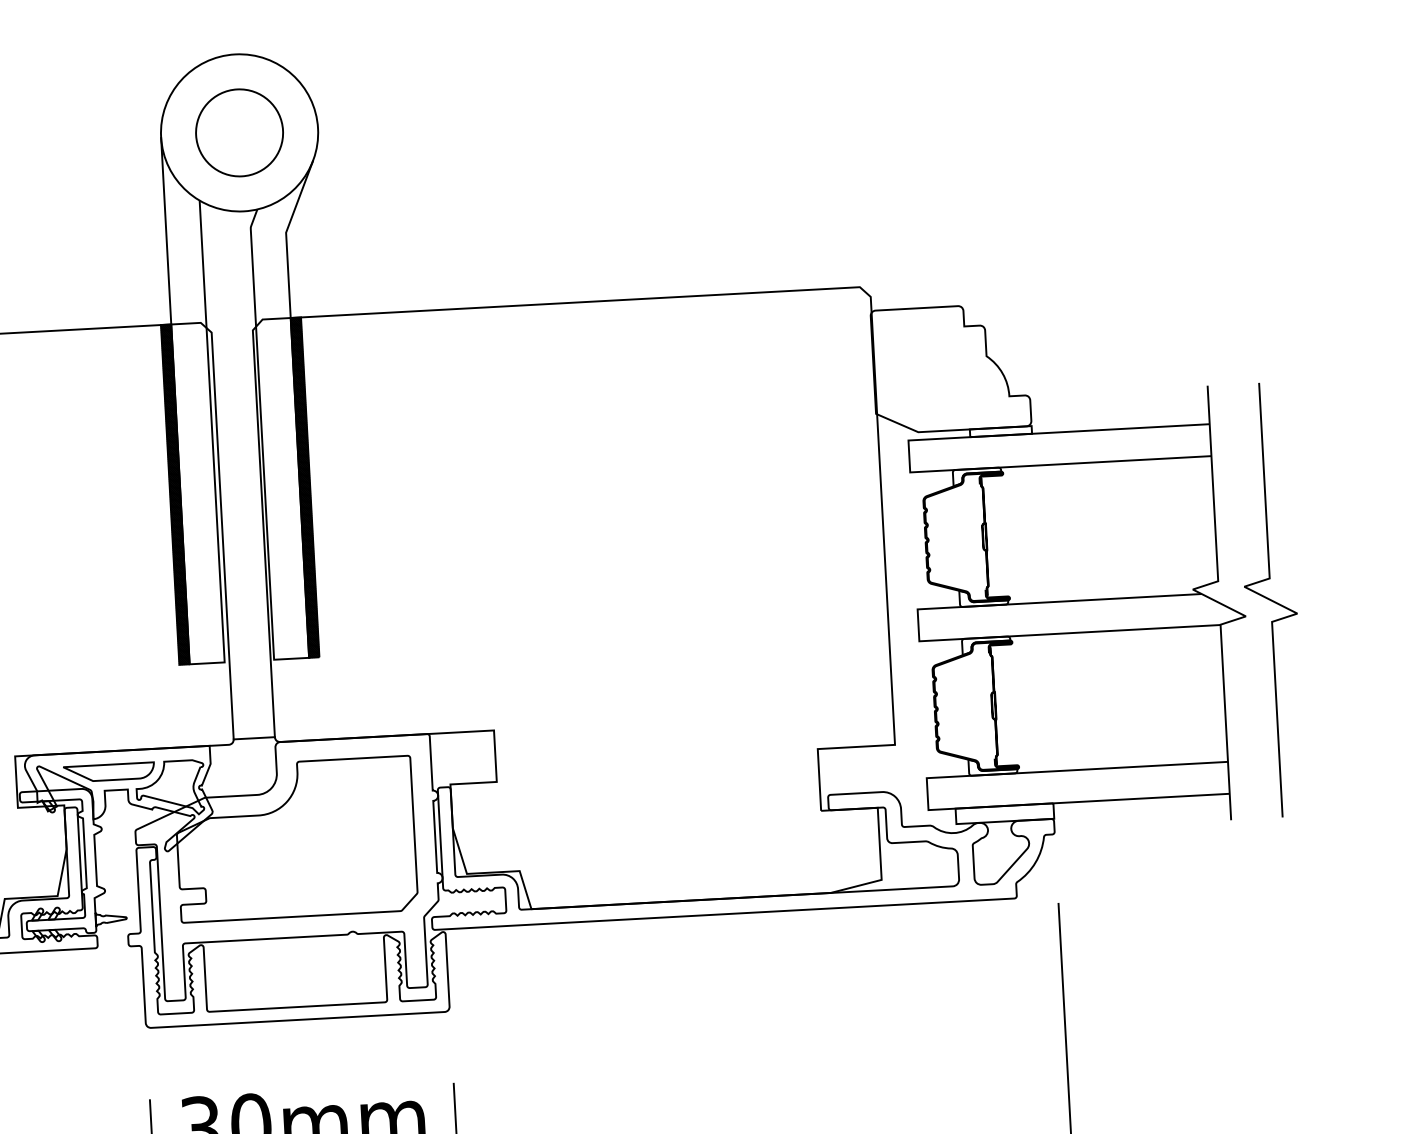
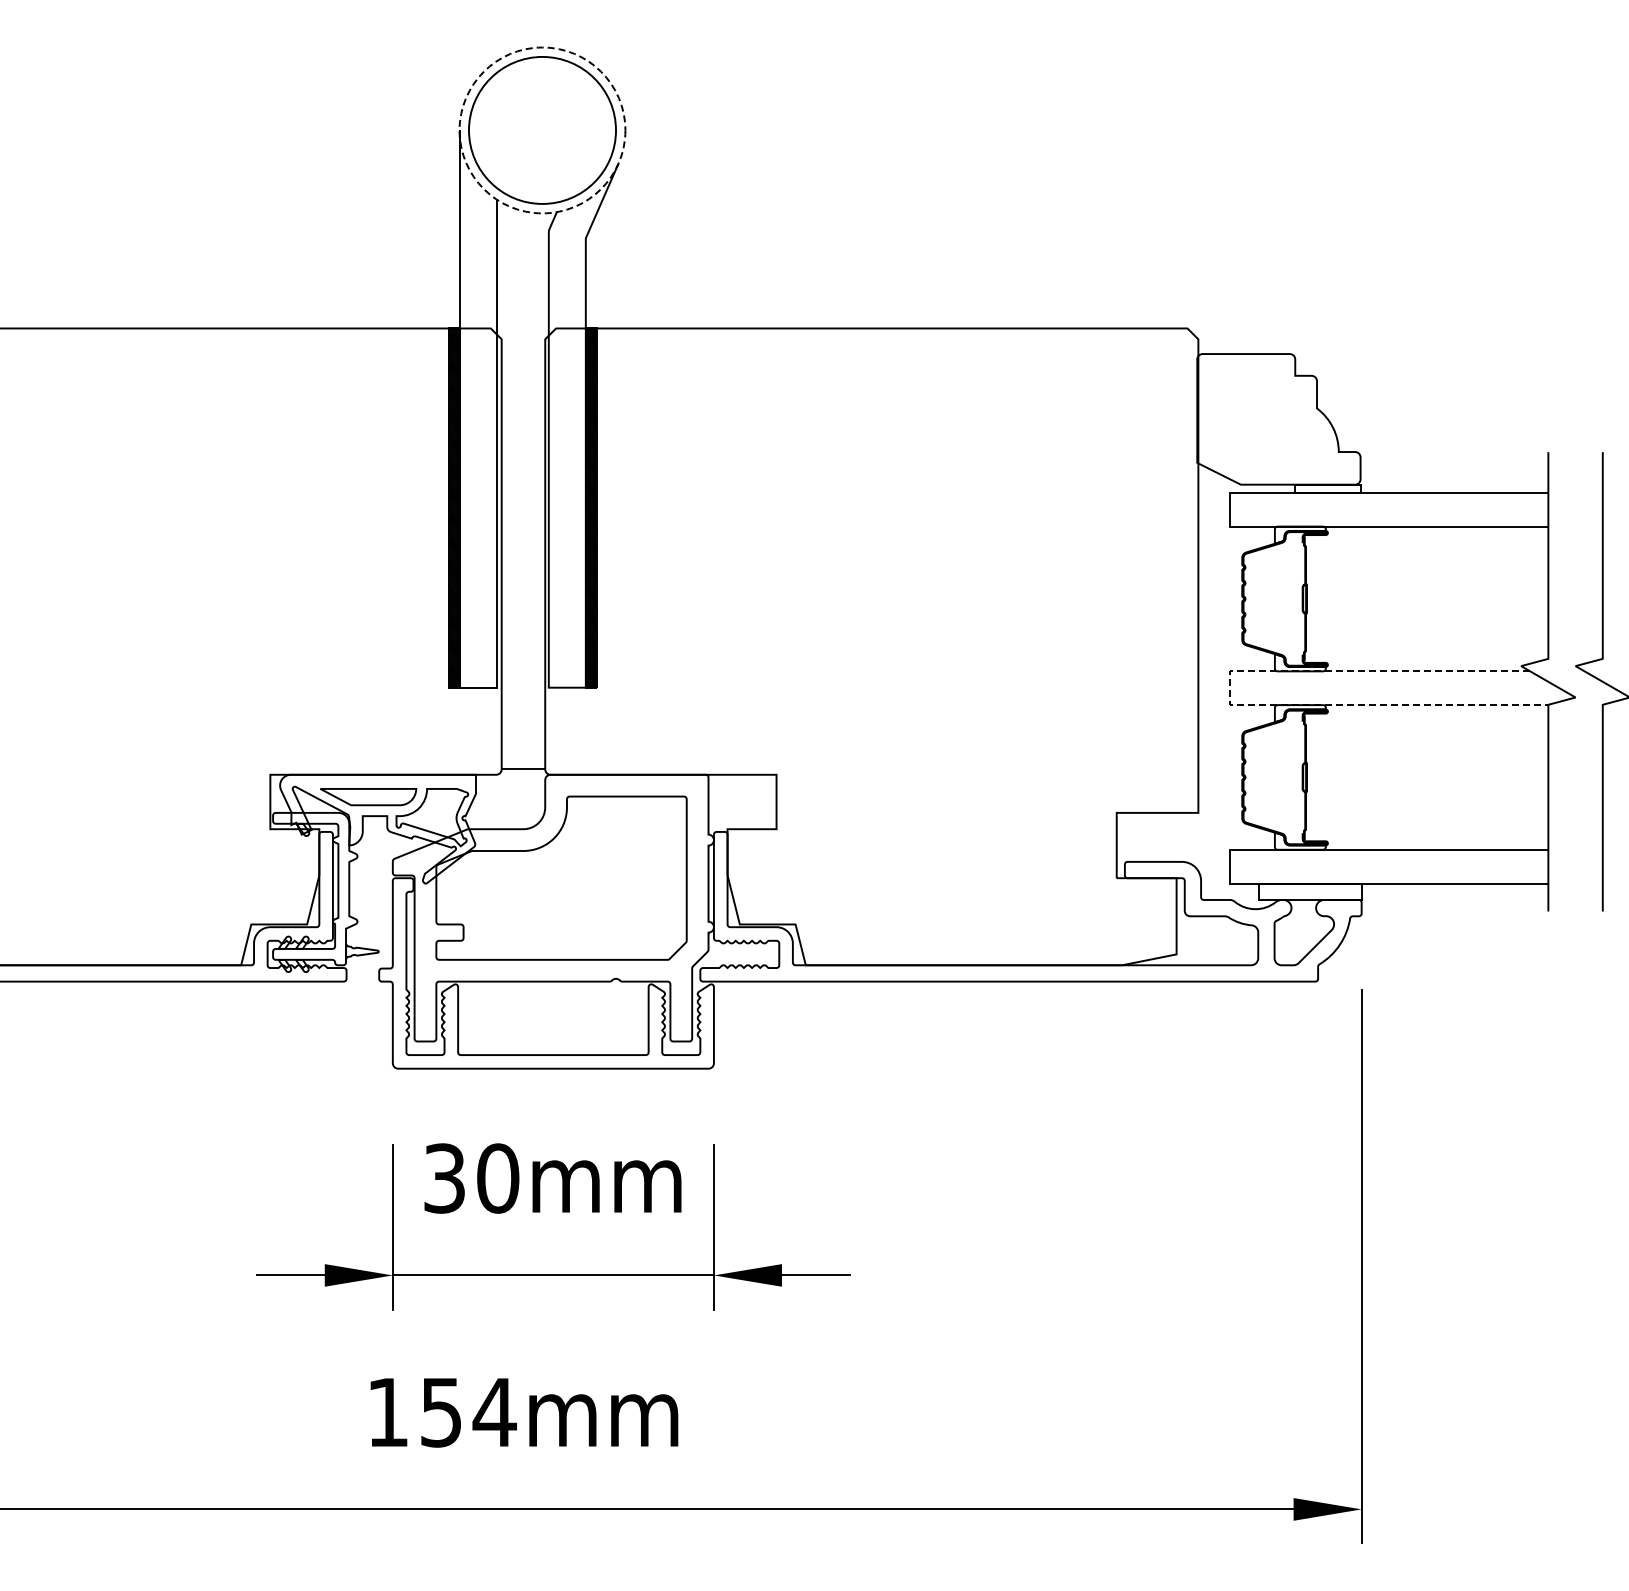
circle: (239, 132) -> (542, 130), size x1.6
circle: (239, 132) -> (542, 130), solid -> dashed
line: (918, 634) -> (1229, 697), solid -> dashed

